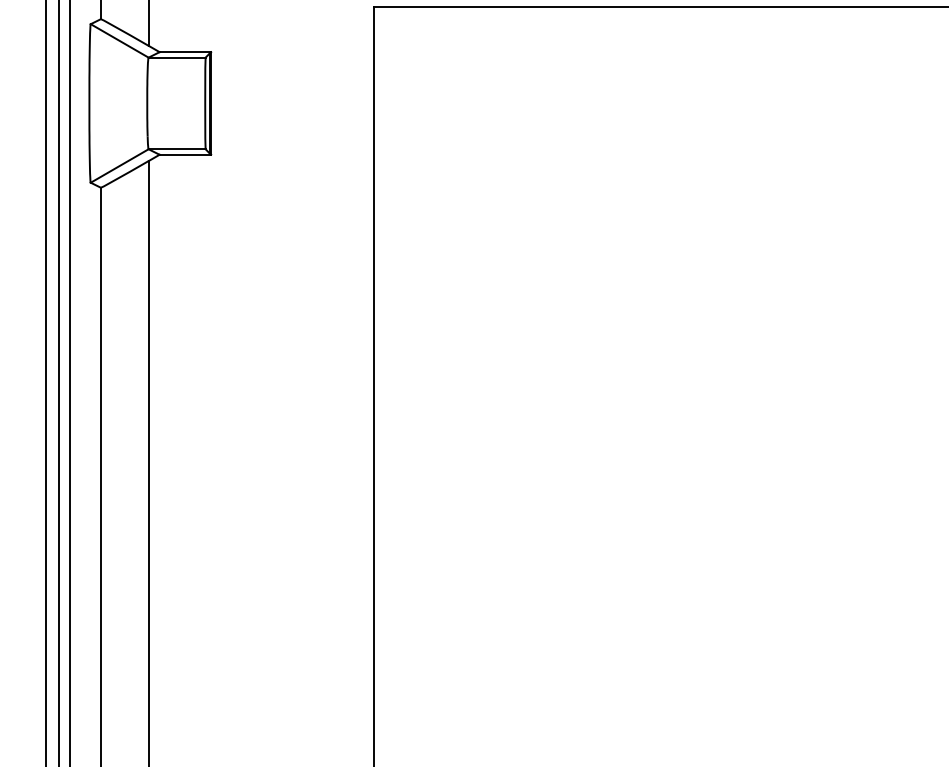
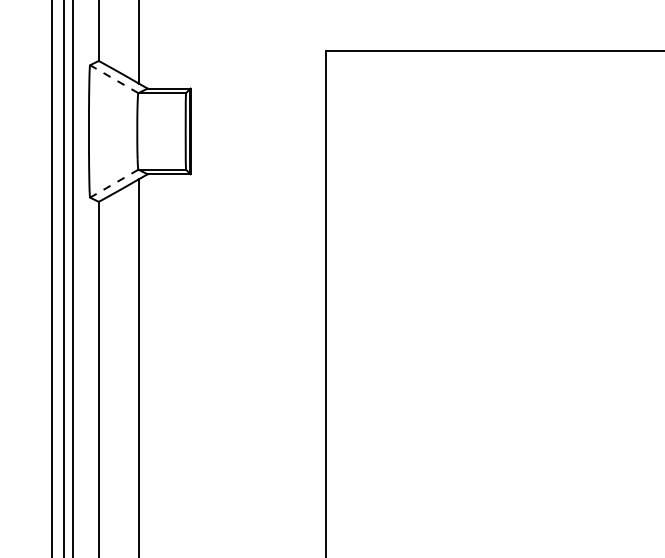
line: (119, 40) -> (114, 78), solid -> dashed
line: (119, 166) -> (114, 184), solid -> dashed

